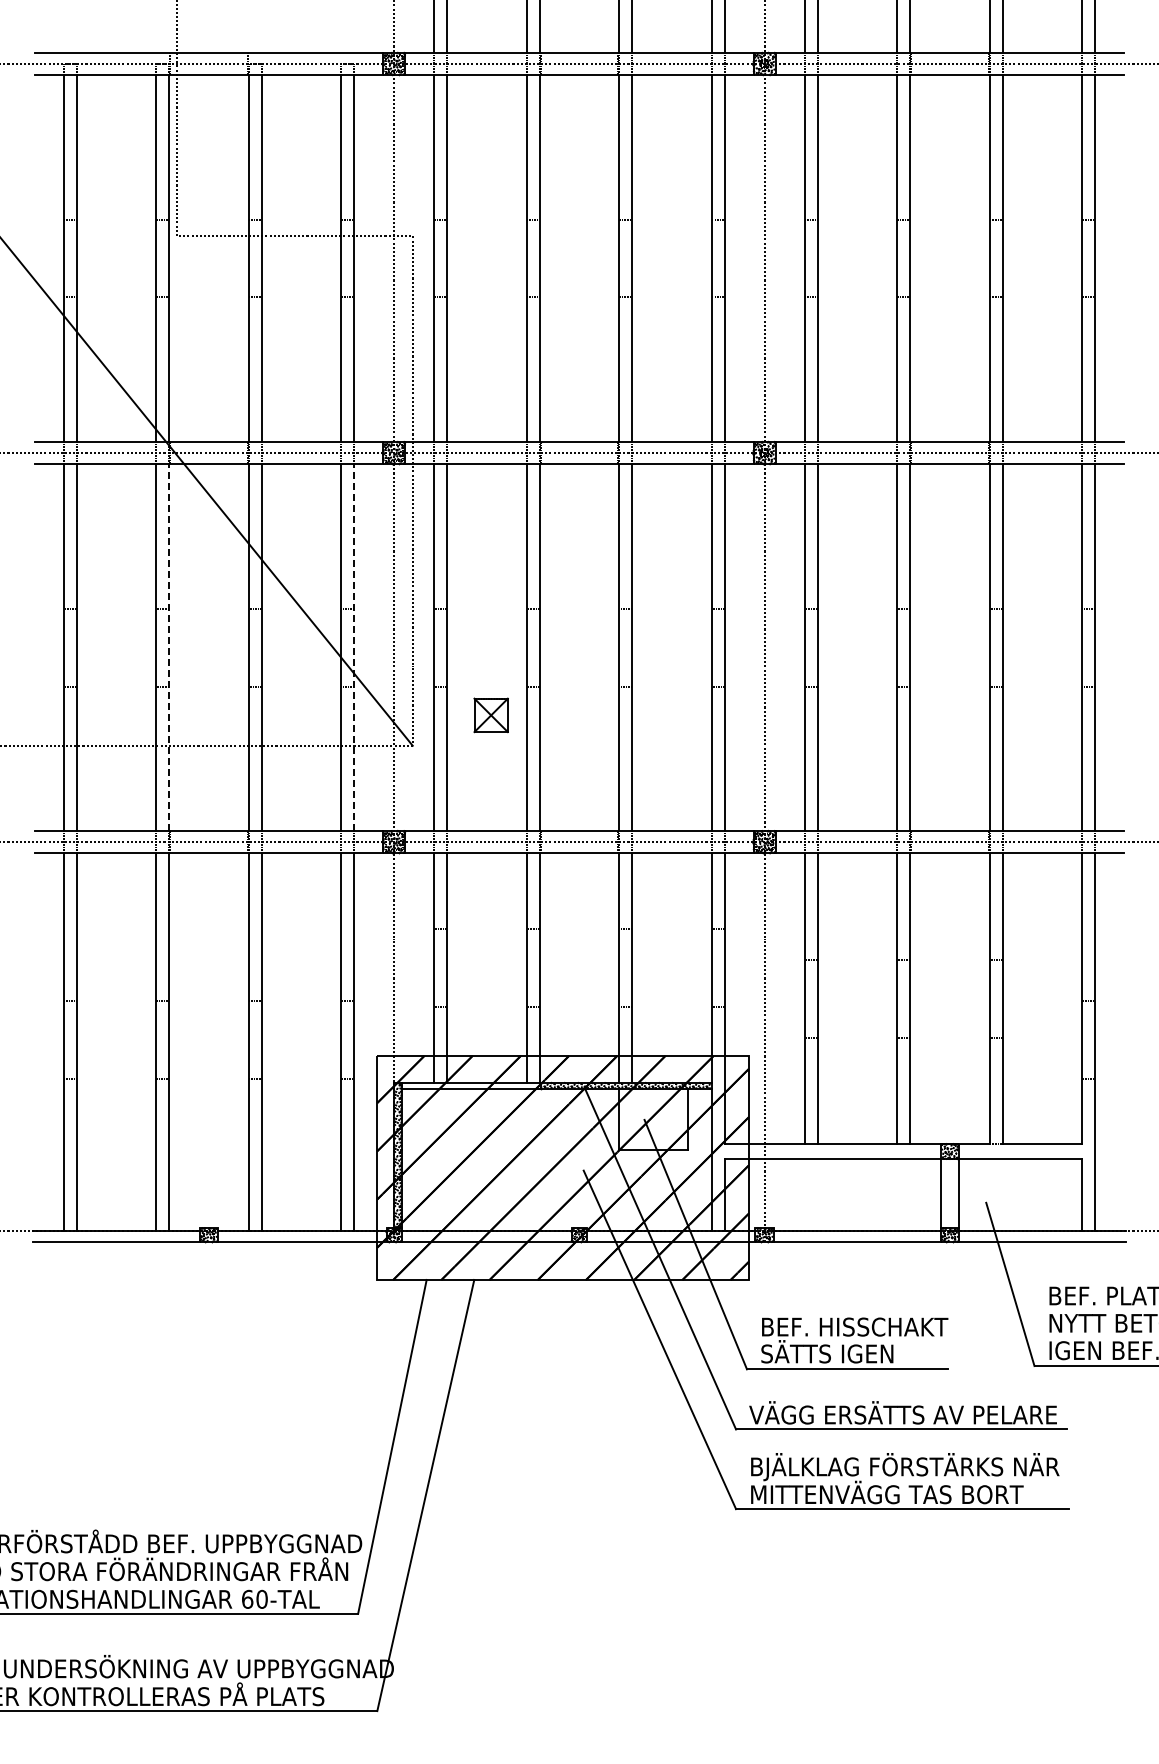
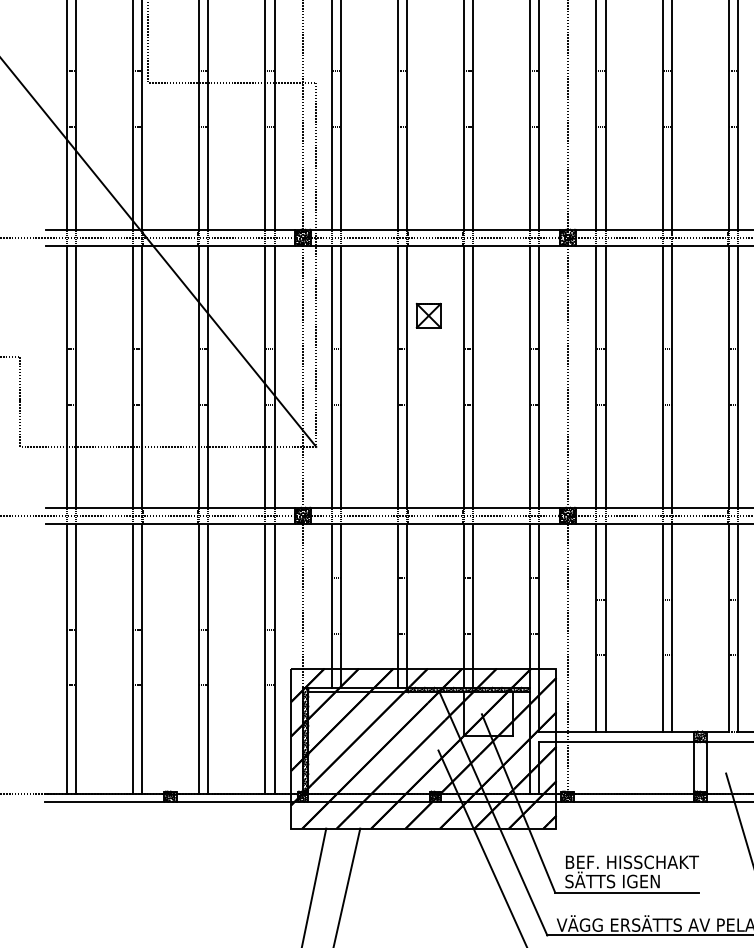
line: (169, 647) -> (142, 376), dashed -> solid
line: (354, 647) -> (274, 376), dashed -> solid
part: (490, 715) -> (428, 315), moved

